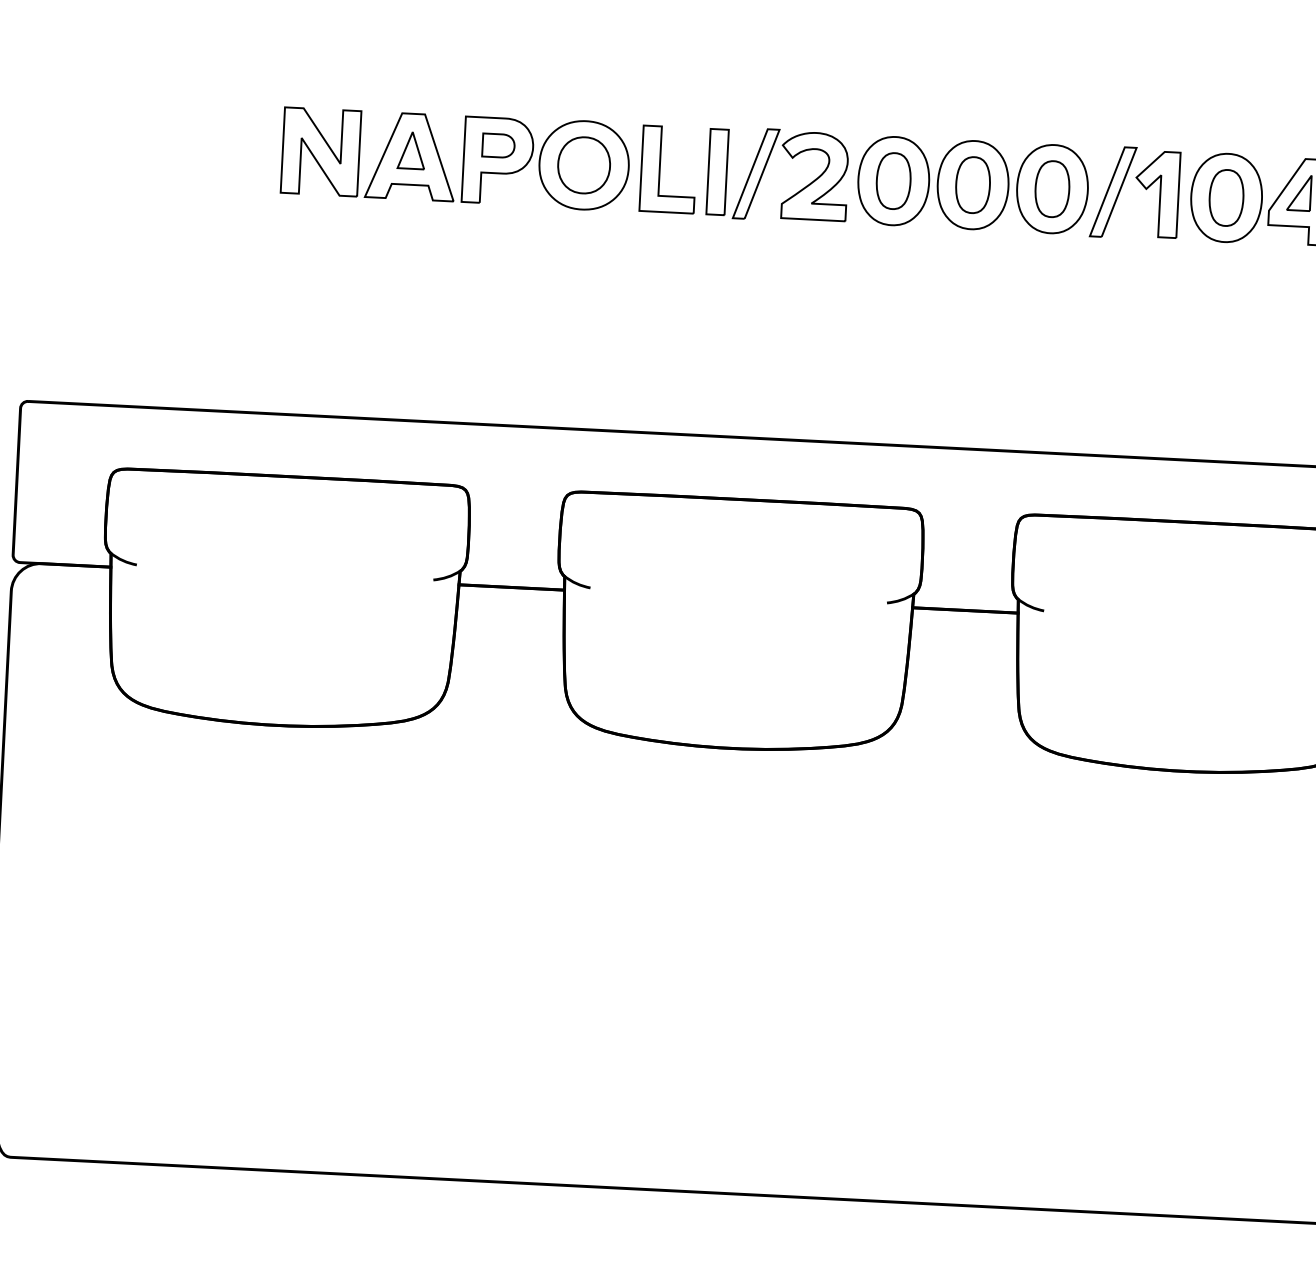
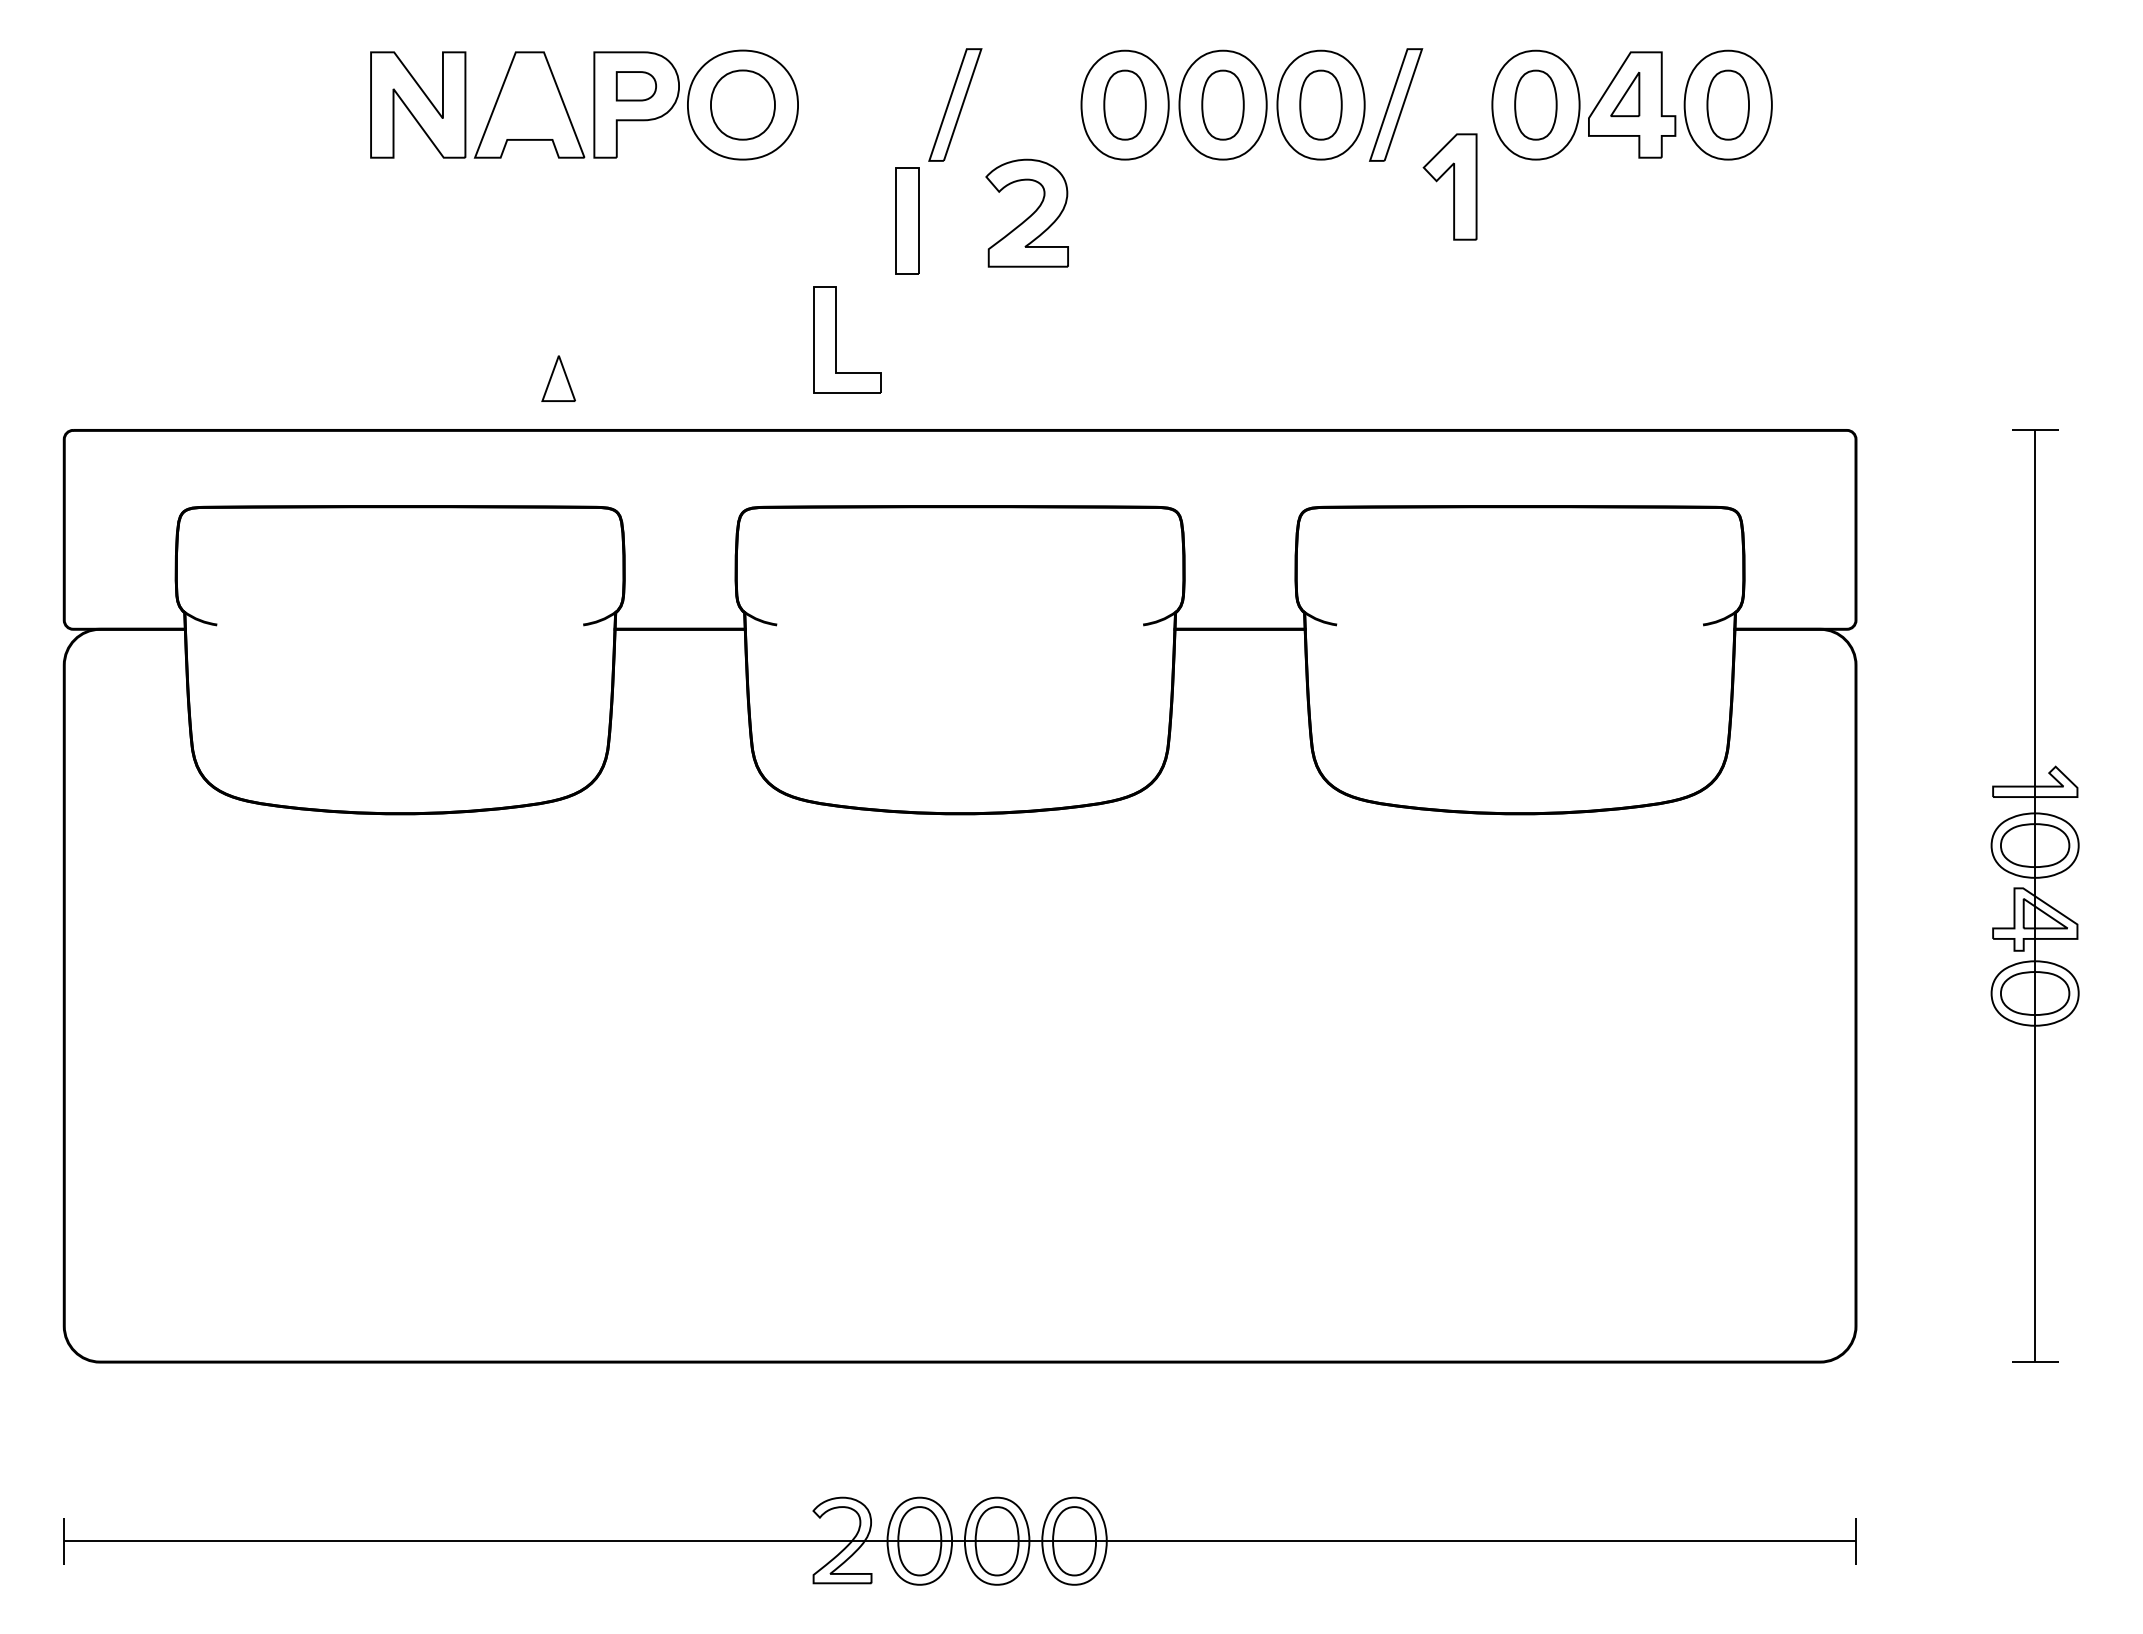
part: (411, 150) -> (558, 378), moved
part: (659, 168) -> (836, 339), moved
part: (717, 171) -> (907, 220), moved
part: (813, 175) -> (1026, 212), moved
part: (1156, 193) -> (1449, 186), moved

